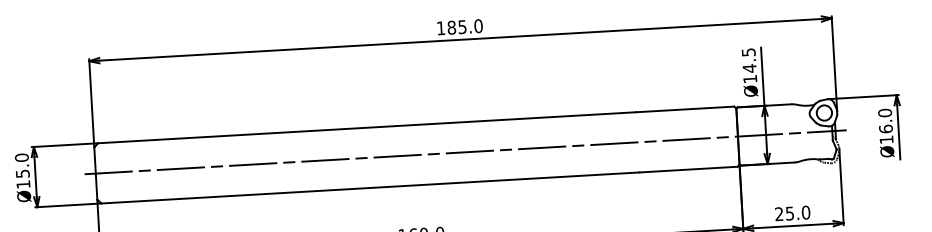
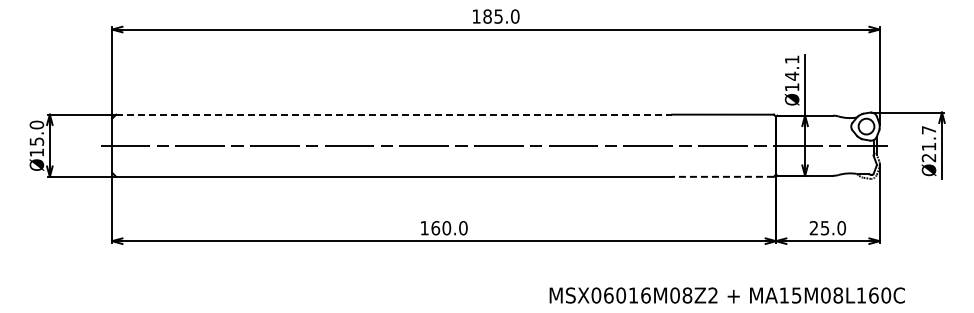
text: (749, 52) -> (792, 59), Ø14.5 -> Ø14.1
text: (885, 125) -> (928, 143), Ø16.0 -> Ø21.7
line: (367, 127) -> (394, 114), solid -> dashed
line: (688, 169) -> (723, 176), solid -> dashed

